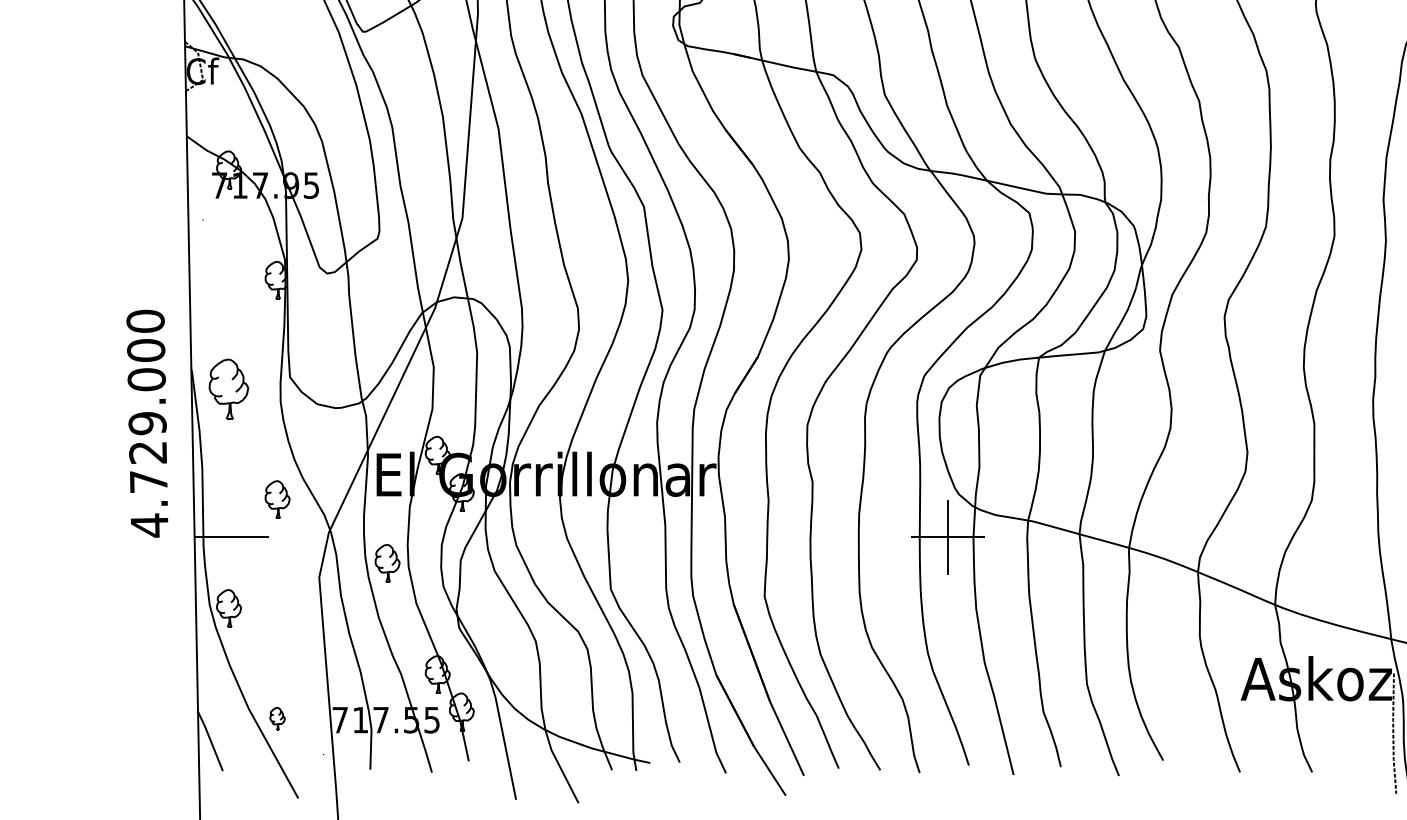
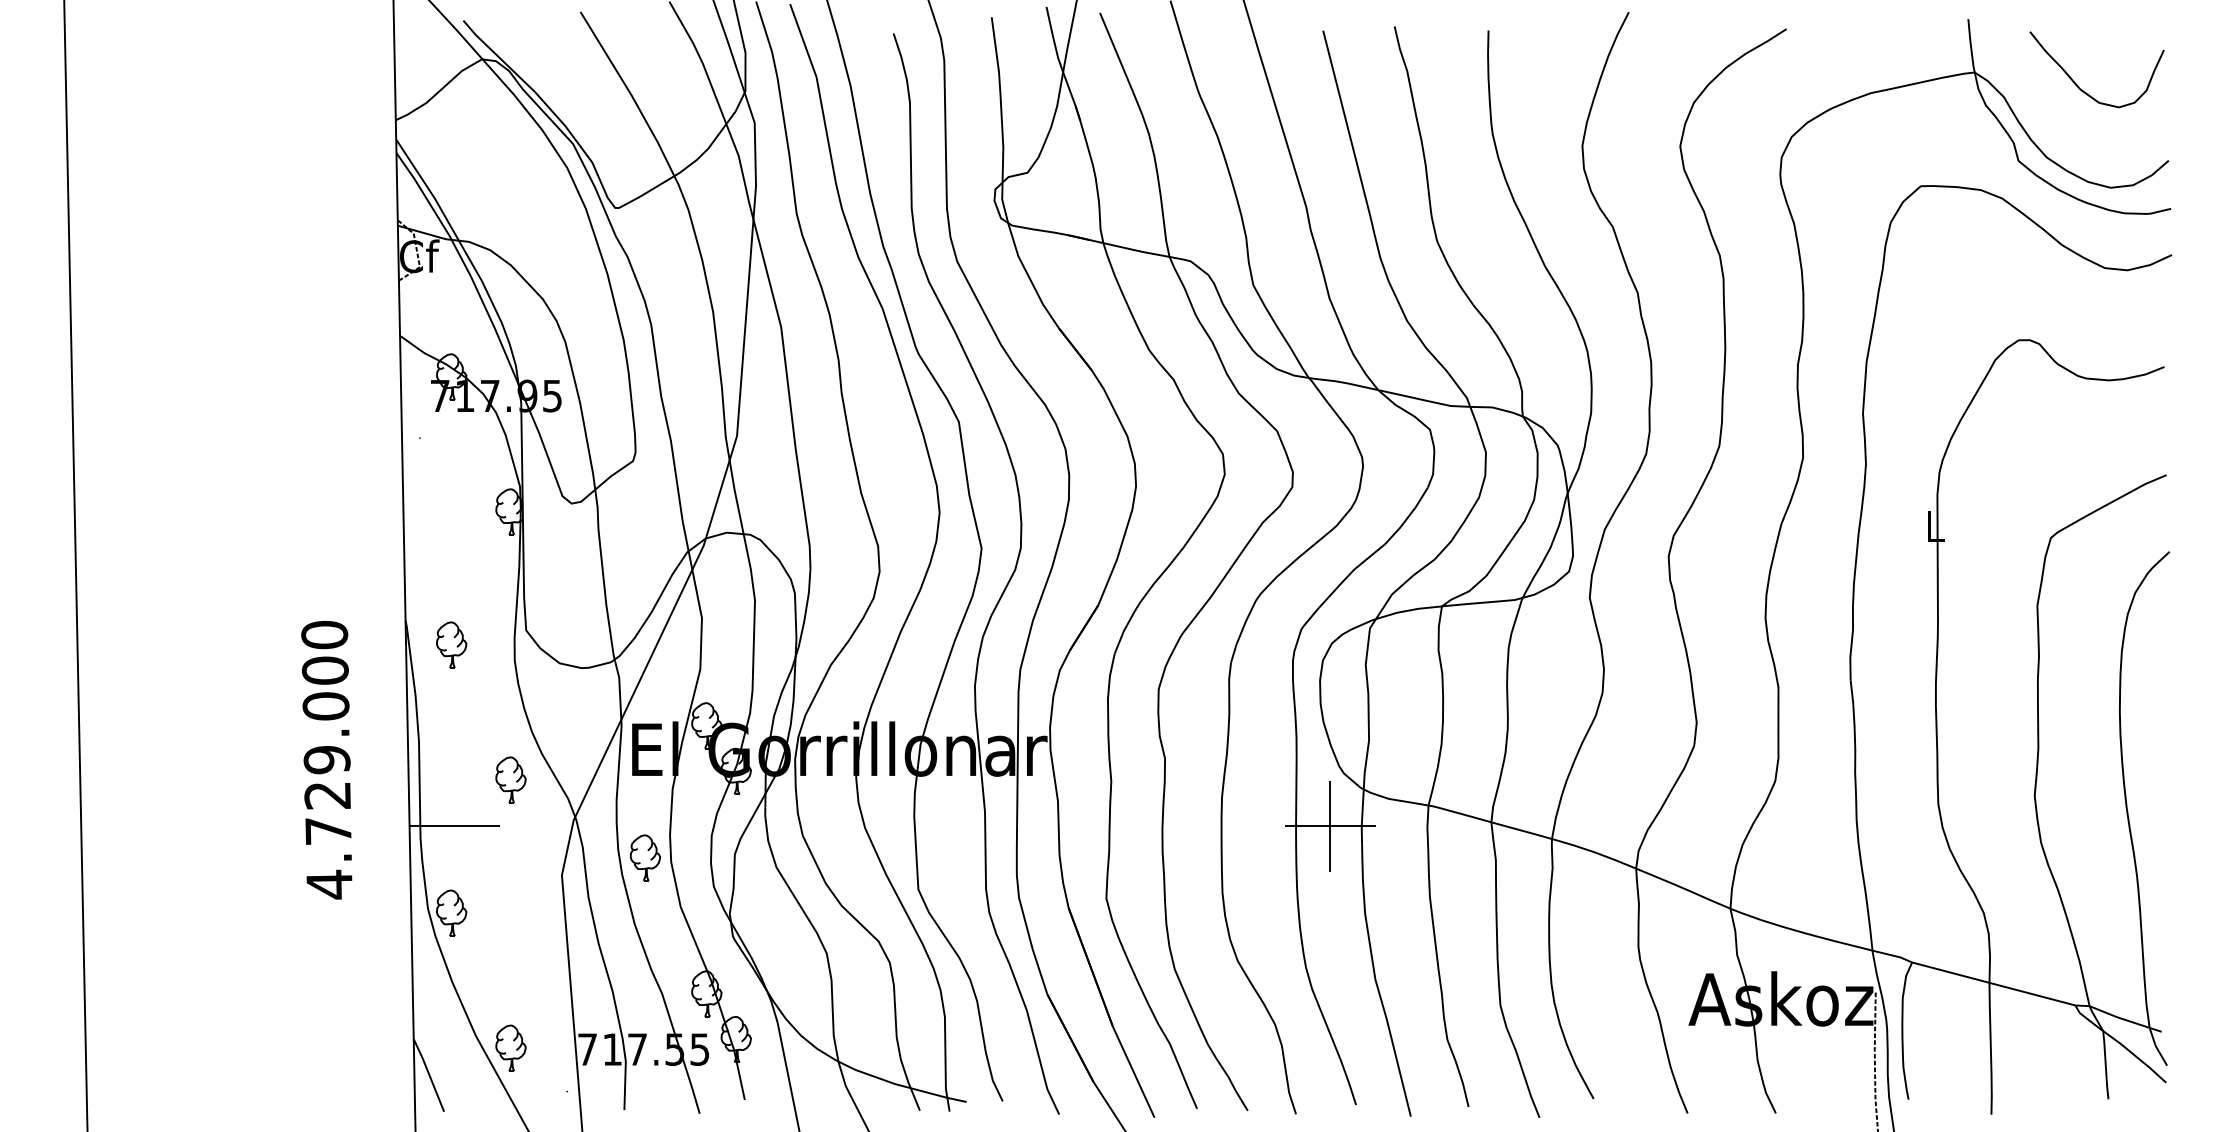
part: (228, 388) -> (451, 644), size x0.62
text: (147, 423) -> (326, 760), moved
part: (277, 718) -> (510, 1047), size x1.67

